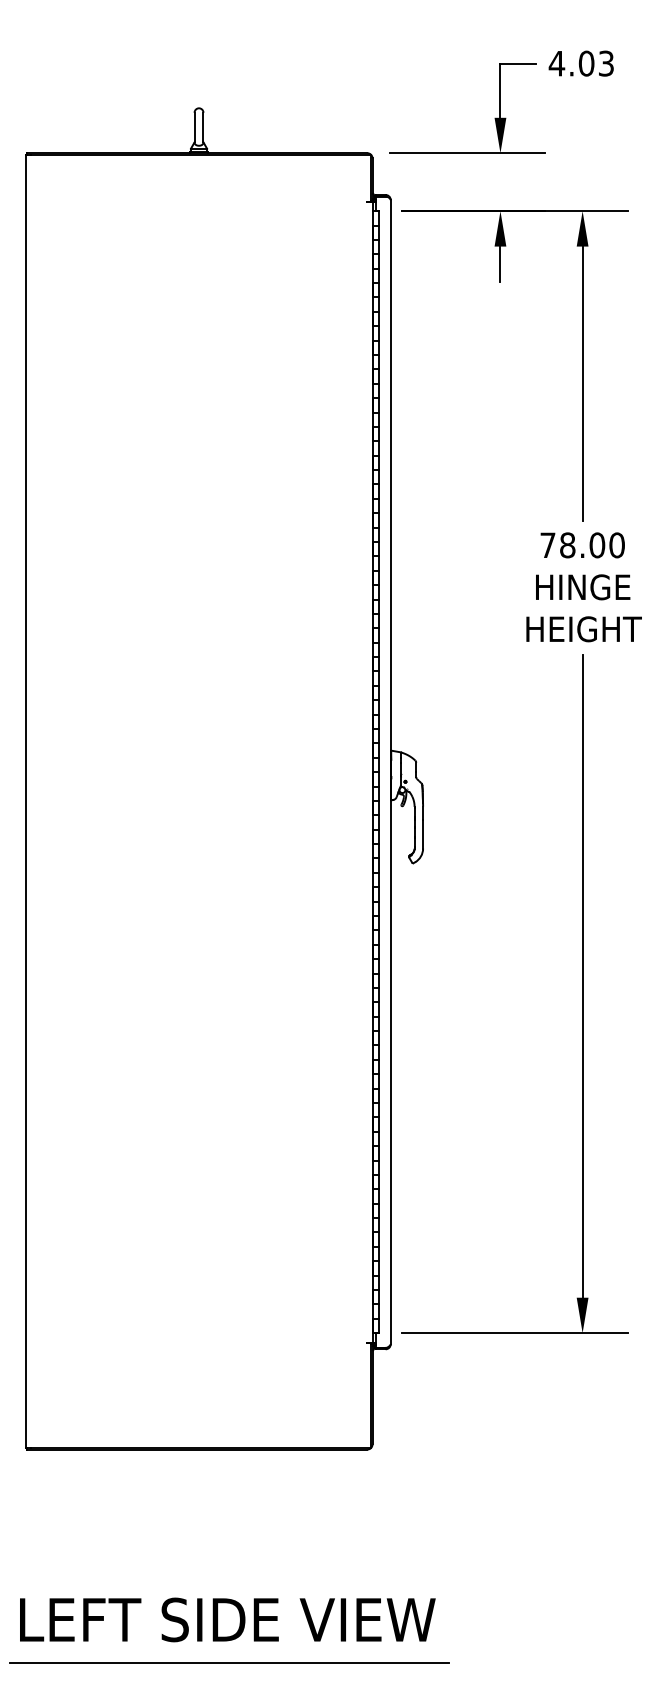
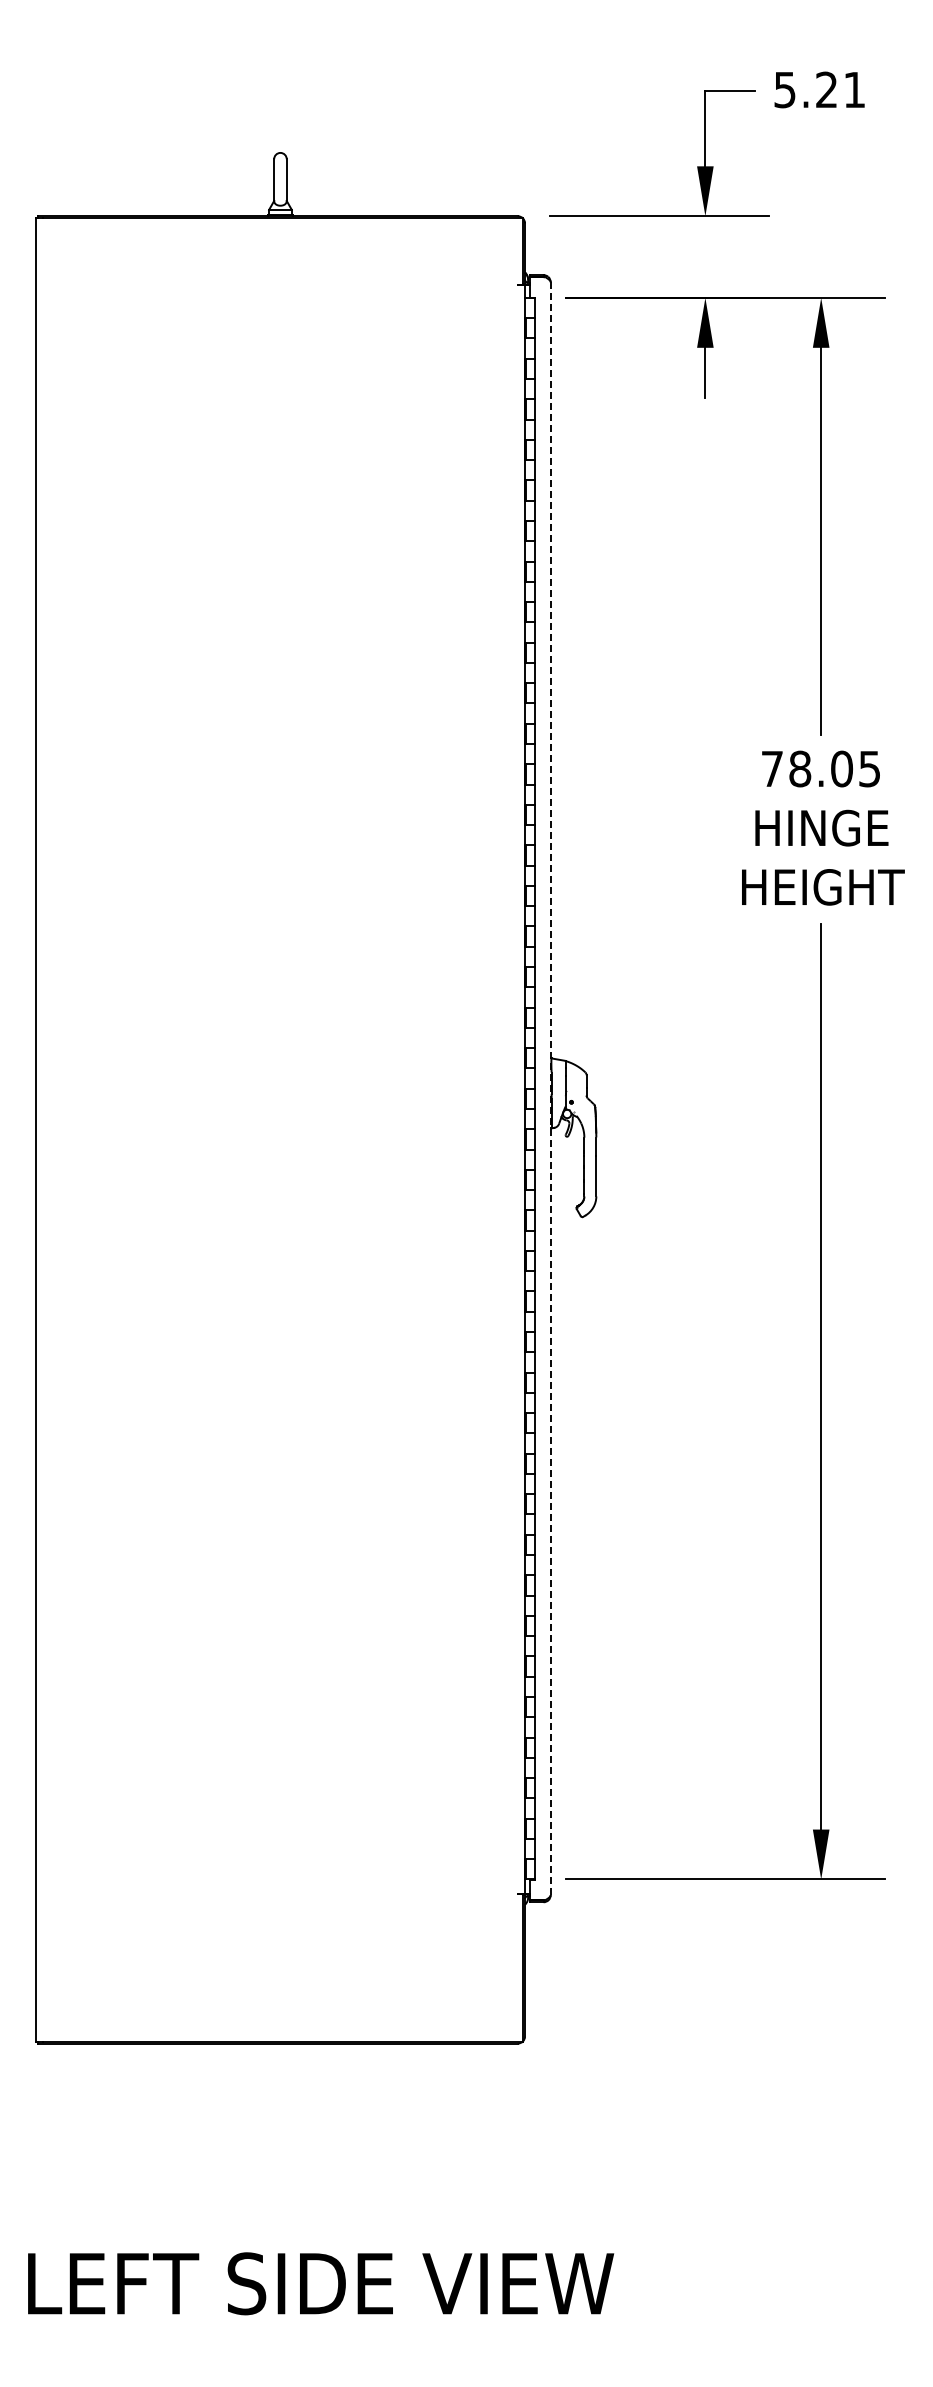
text: (581, 63) -> (819, 89), 4.03 -> 5.21
text: (616, 545) -> (869, 768), 78.00 -> 78.05
line: (390, 772) -> (550, 1089), solid -> dashed
line: (229, 1663) -> (323, 2344), removed

